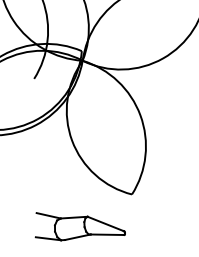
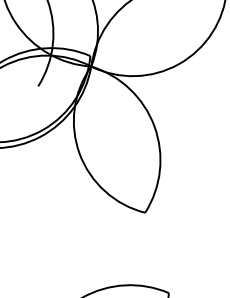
part: (80, 226) -> (88, 247), removed

